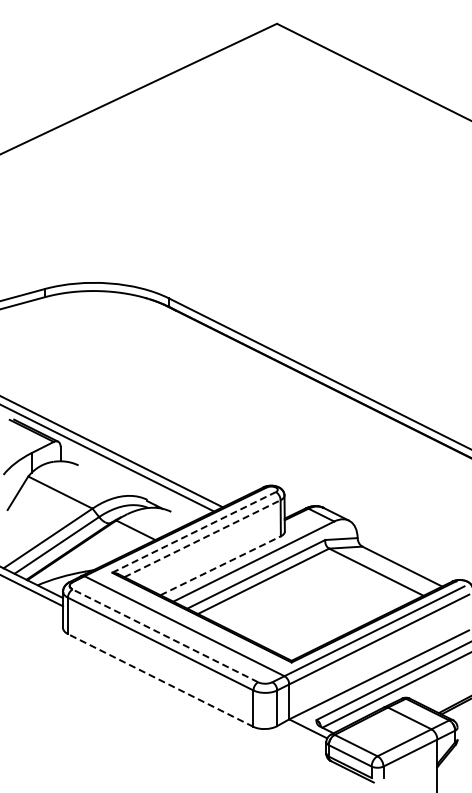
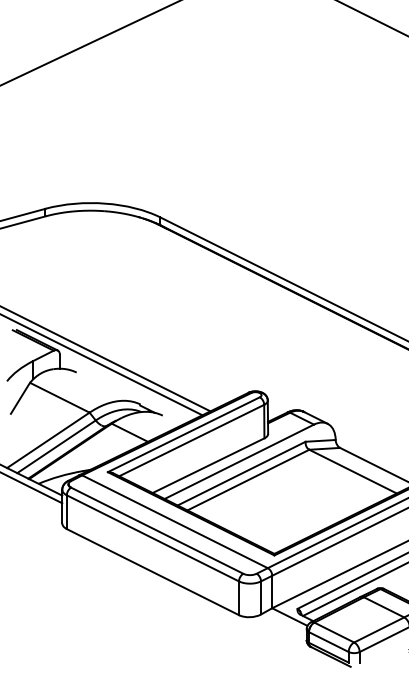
line: (194, 532) -> (184, 434), dashed -> solid
line: (202, 538) -> (191, 440), dashed -> solid
line: (221, 565) -> (209, 465), dashed -> solid
line: (165, 635) -> (157, 530), dashed -> solid
line: (160, 680) -> (152, 572), dashed -> solid

